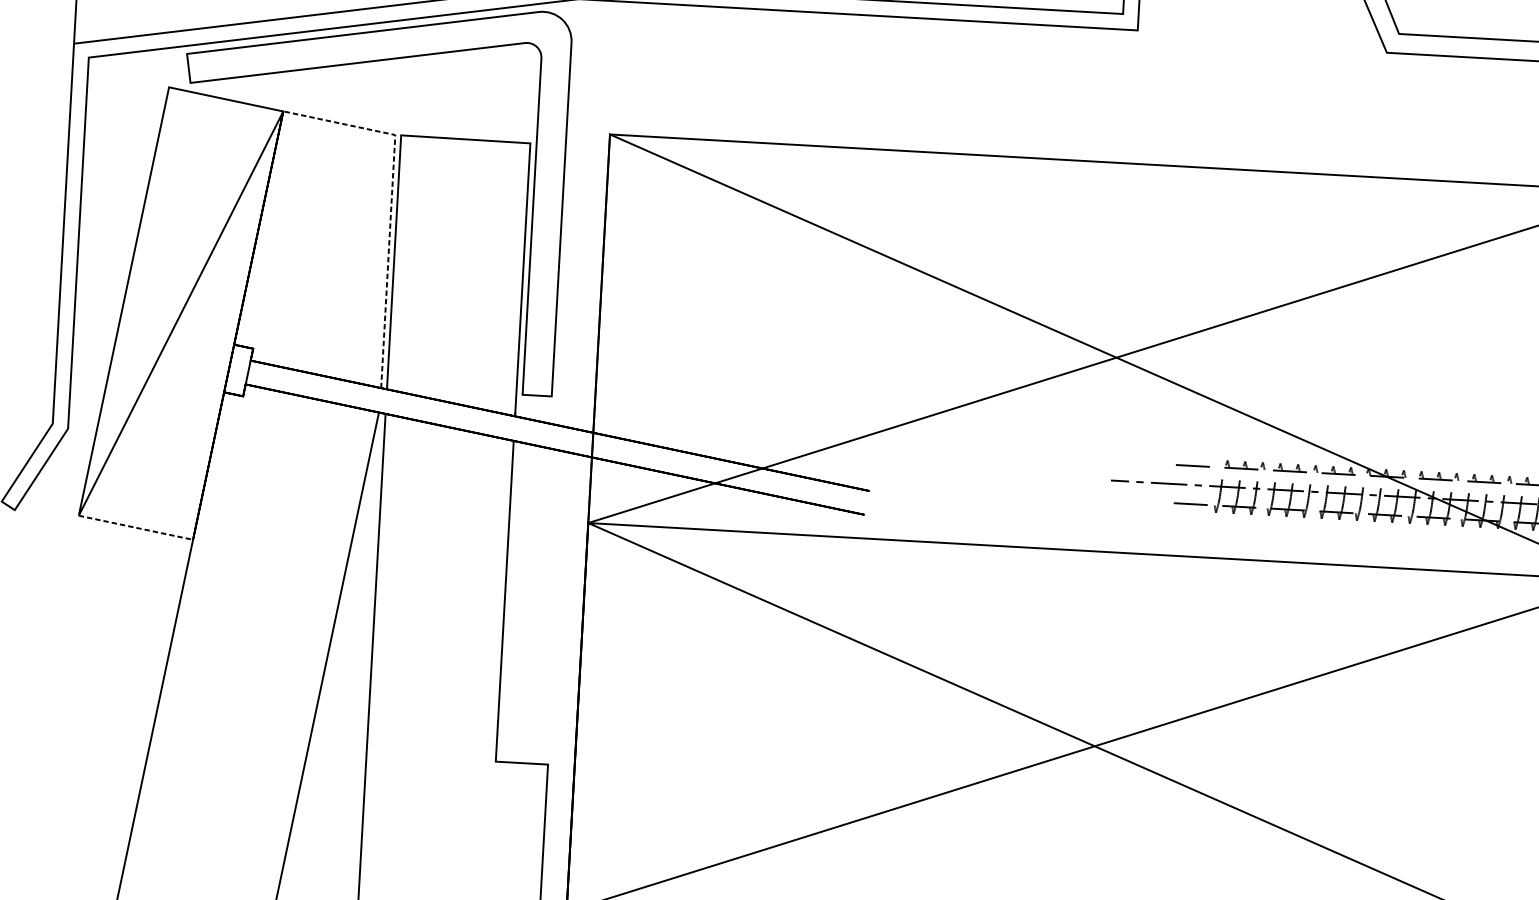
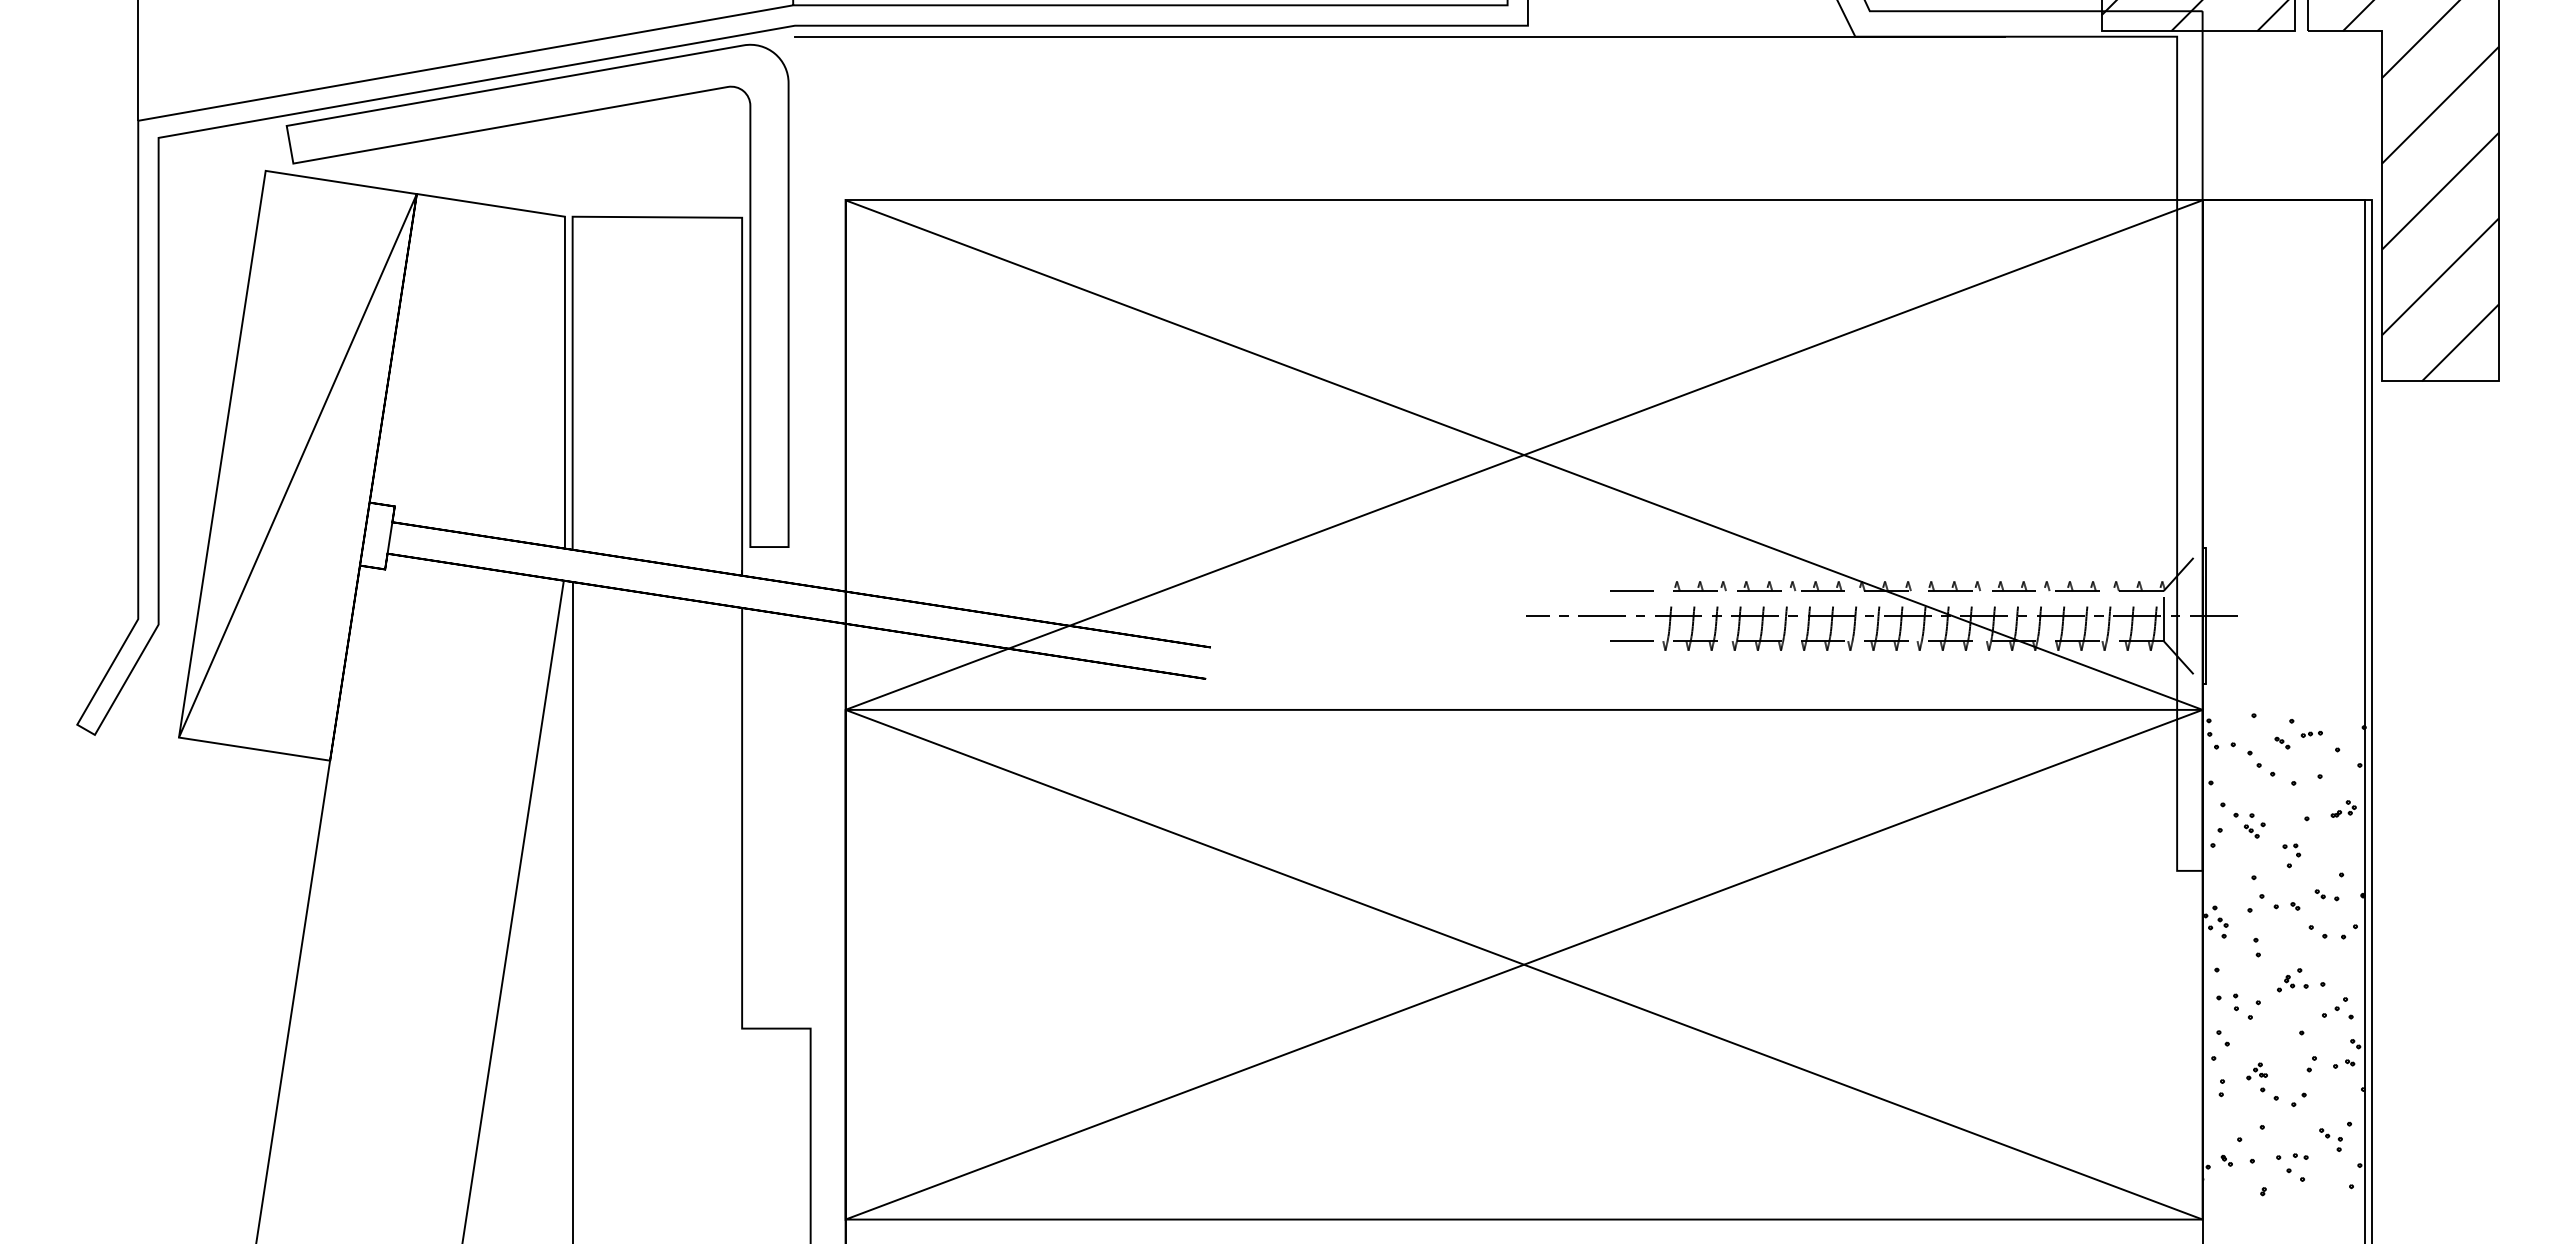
line: (1039, 33) -> (1399, 37), added
line: (391, 203) -> (564, 306), dashed -> solid
line: (136, 528) -> (255, 749), dashed -> solid

